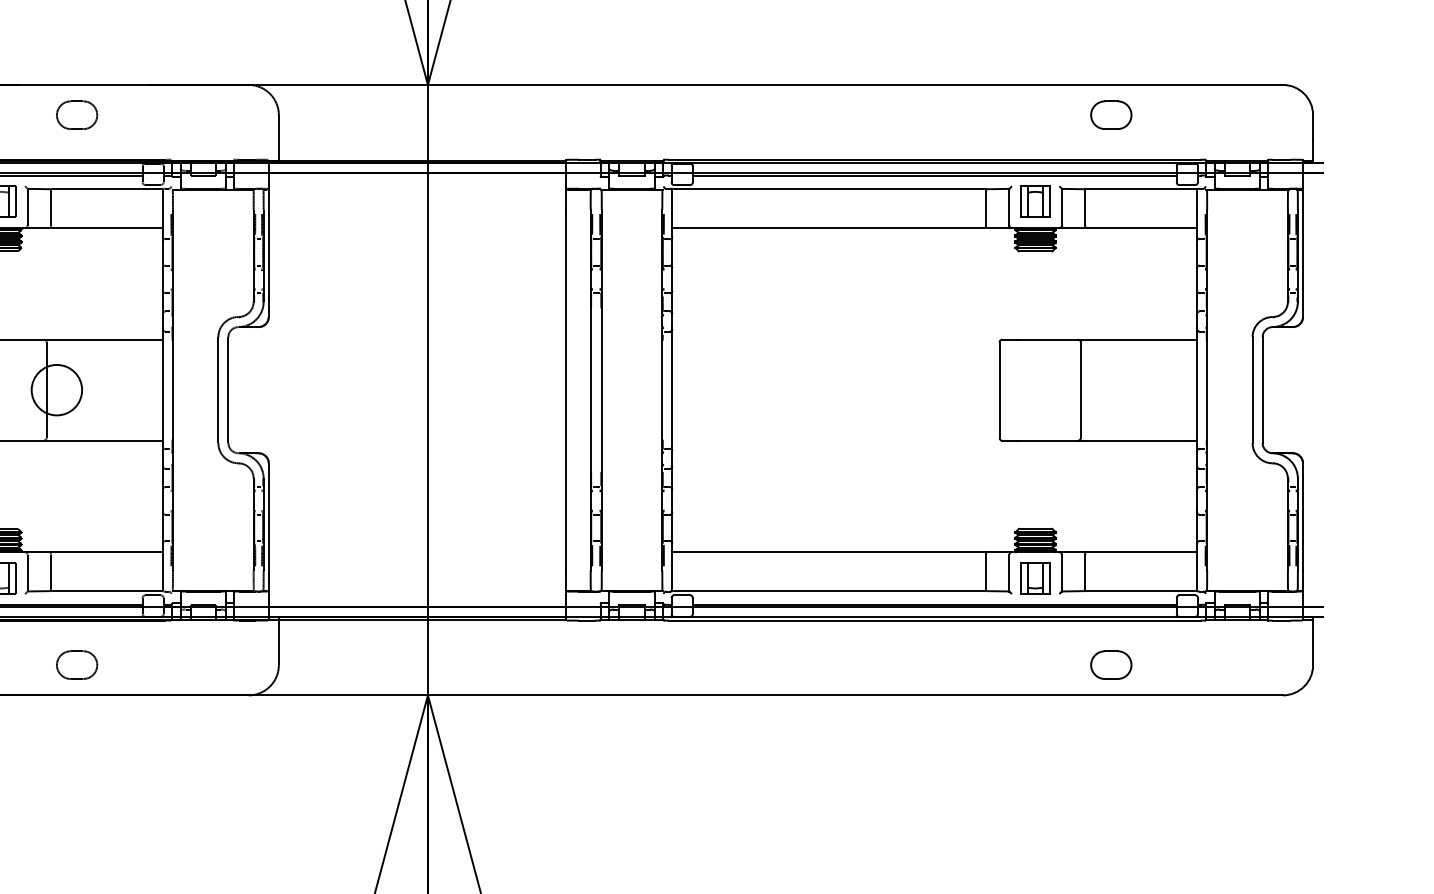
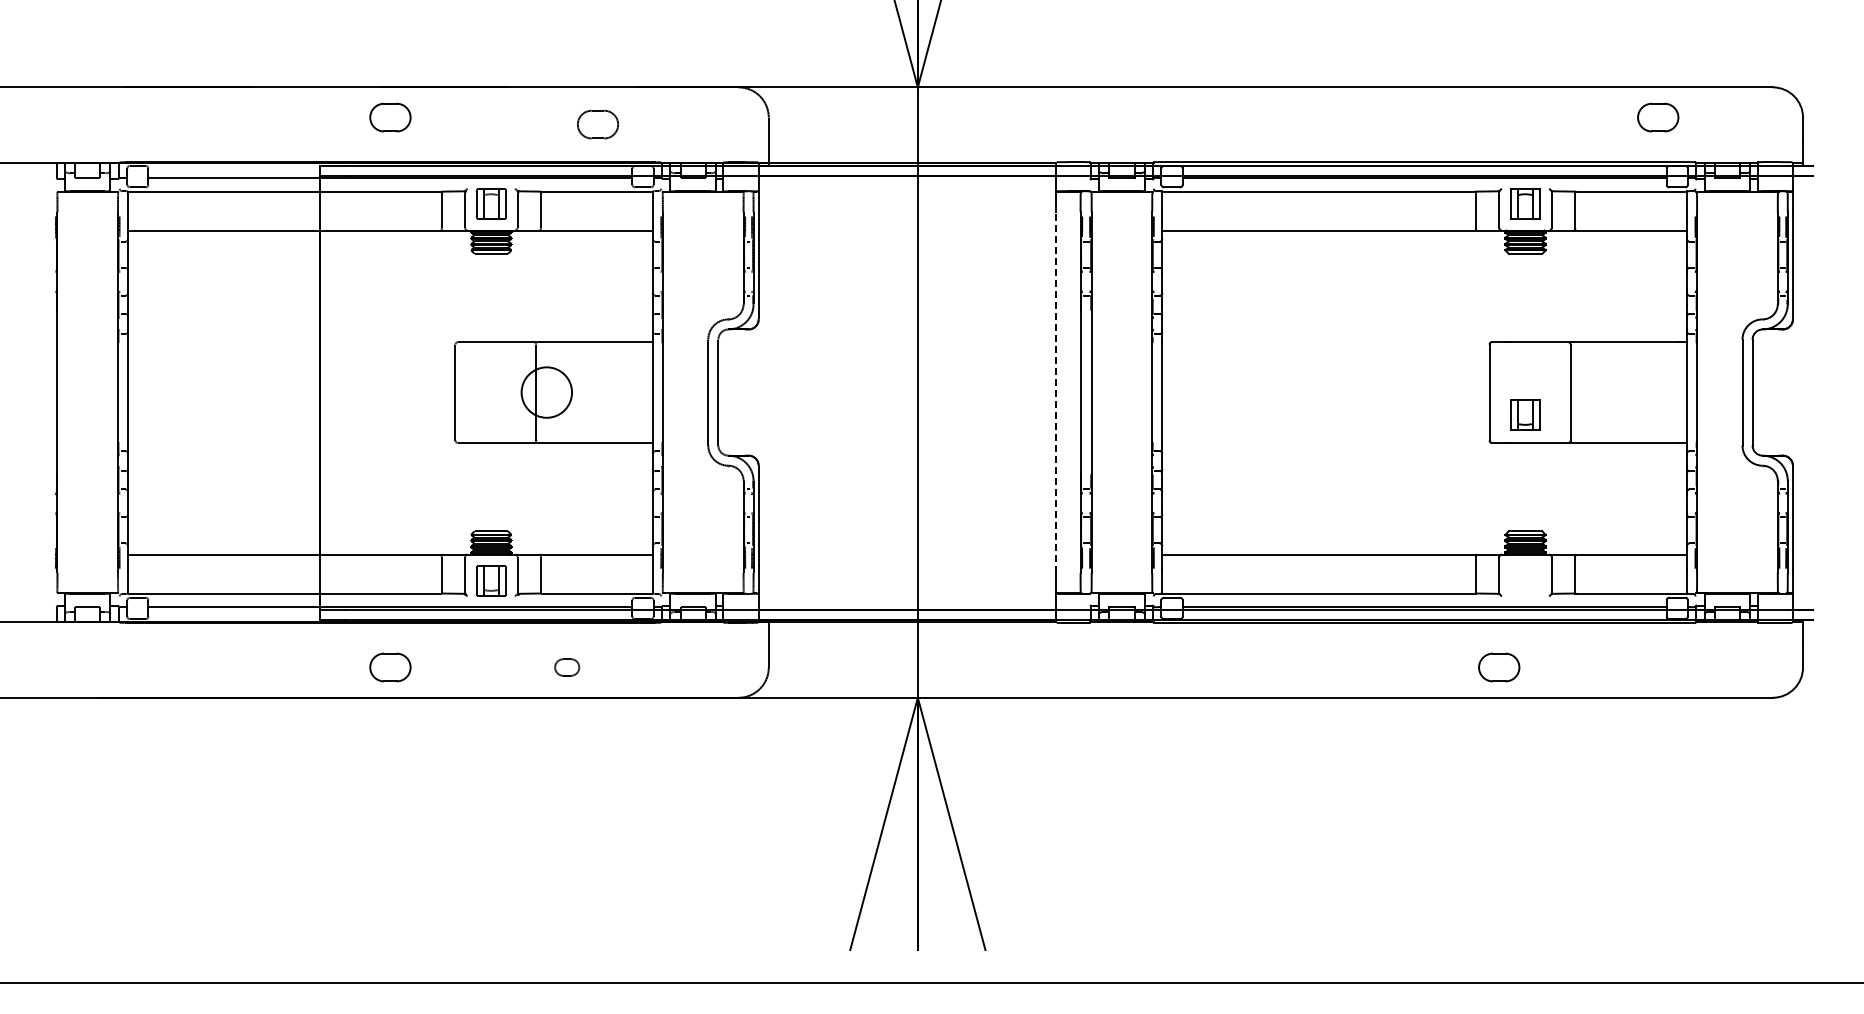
part: (77, 115) -> (598, 124), moved
part: (1111, 115) -> (1658, 117), moved
line: (566, 390) -> (1056, 392), solid -> dashed
part: (1035, 578) -> (1525, 414), moved
part: (77, 665) -> (567, 667), size x0.6
part: (1111, 665) -> (1499, 667), moved

